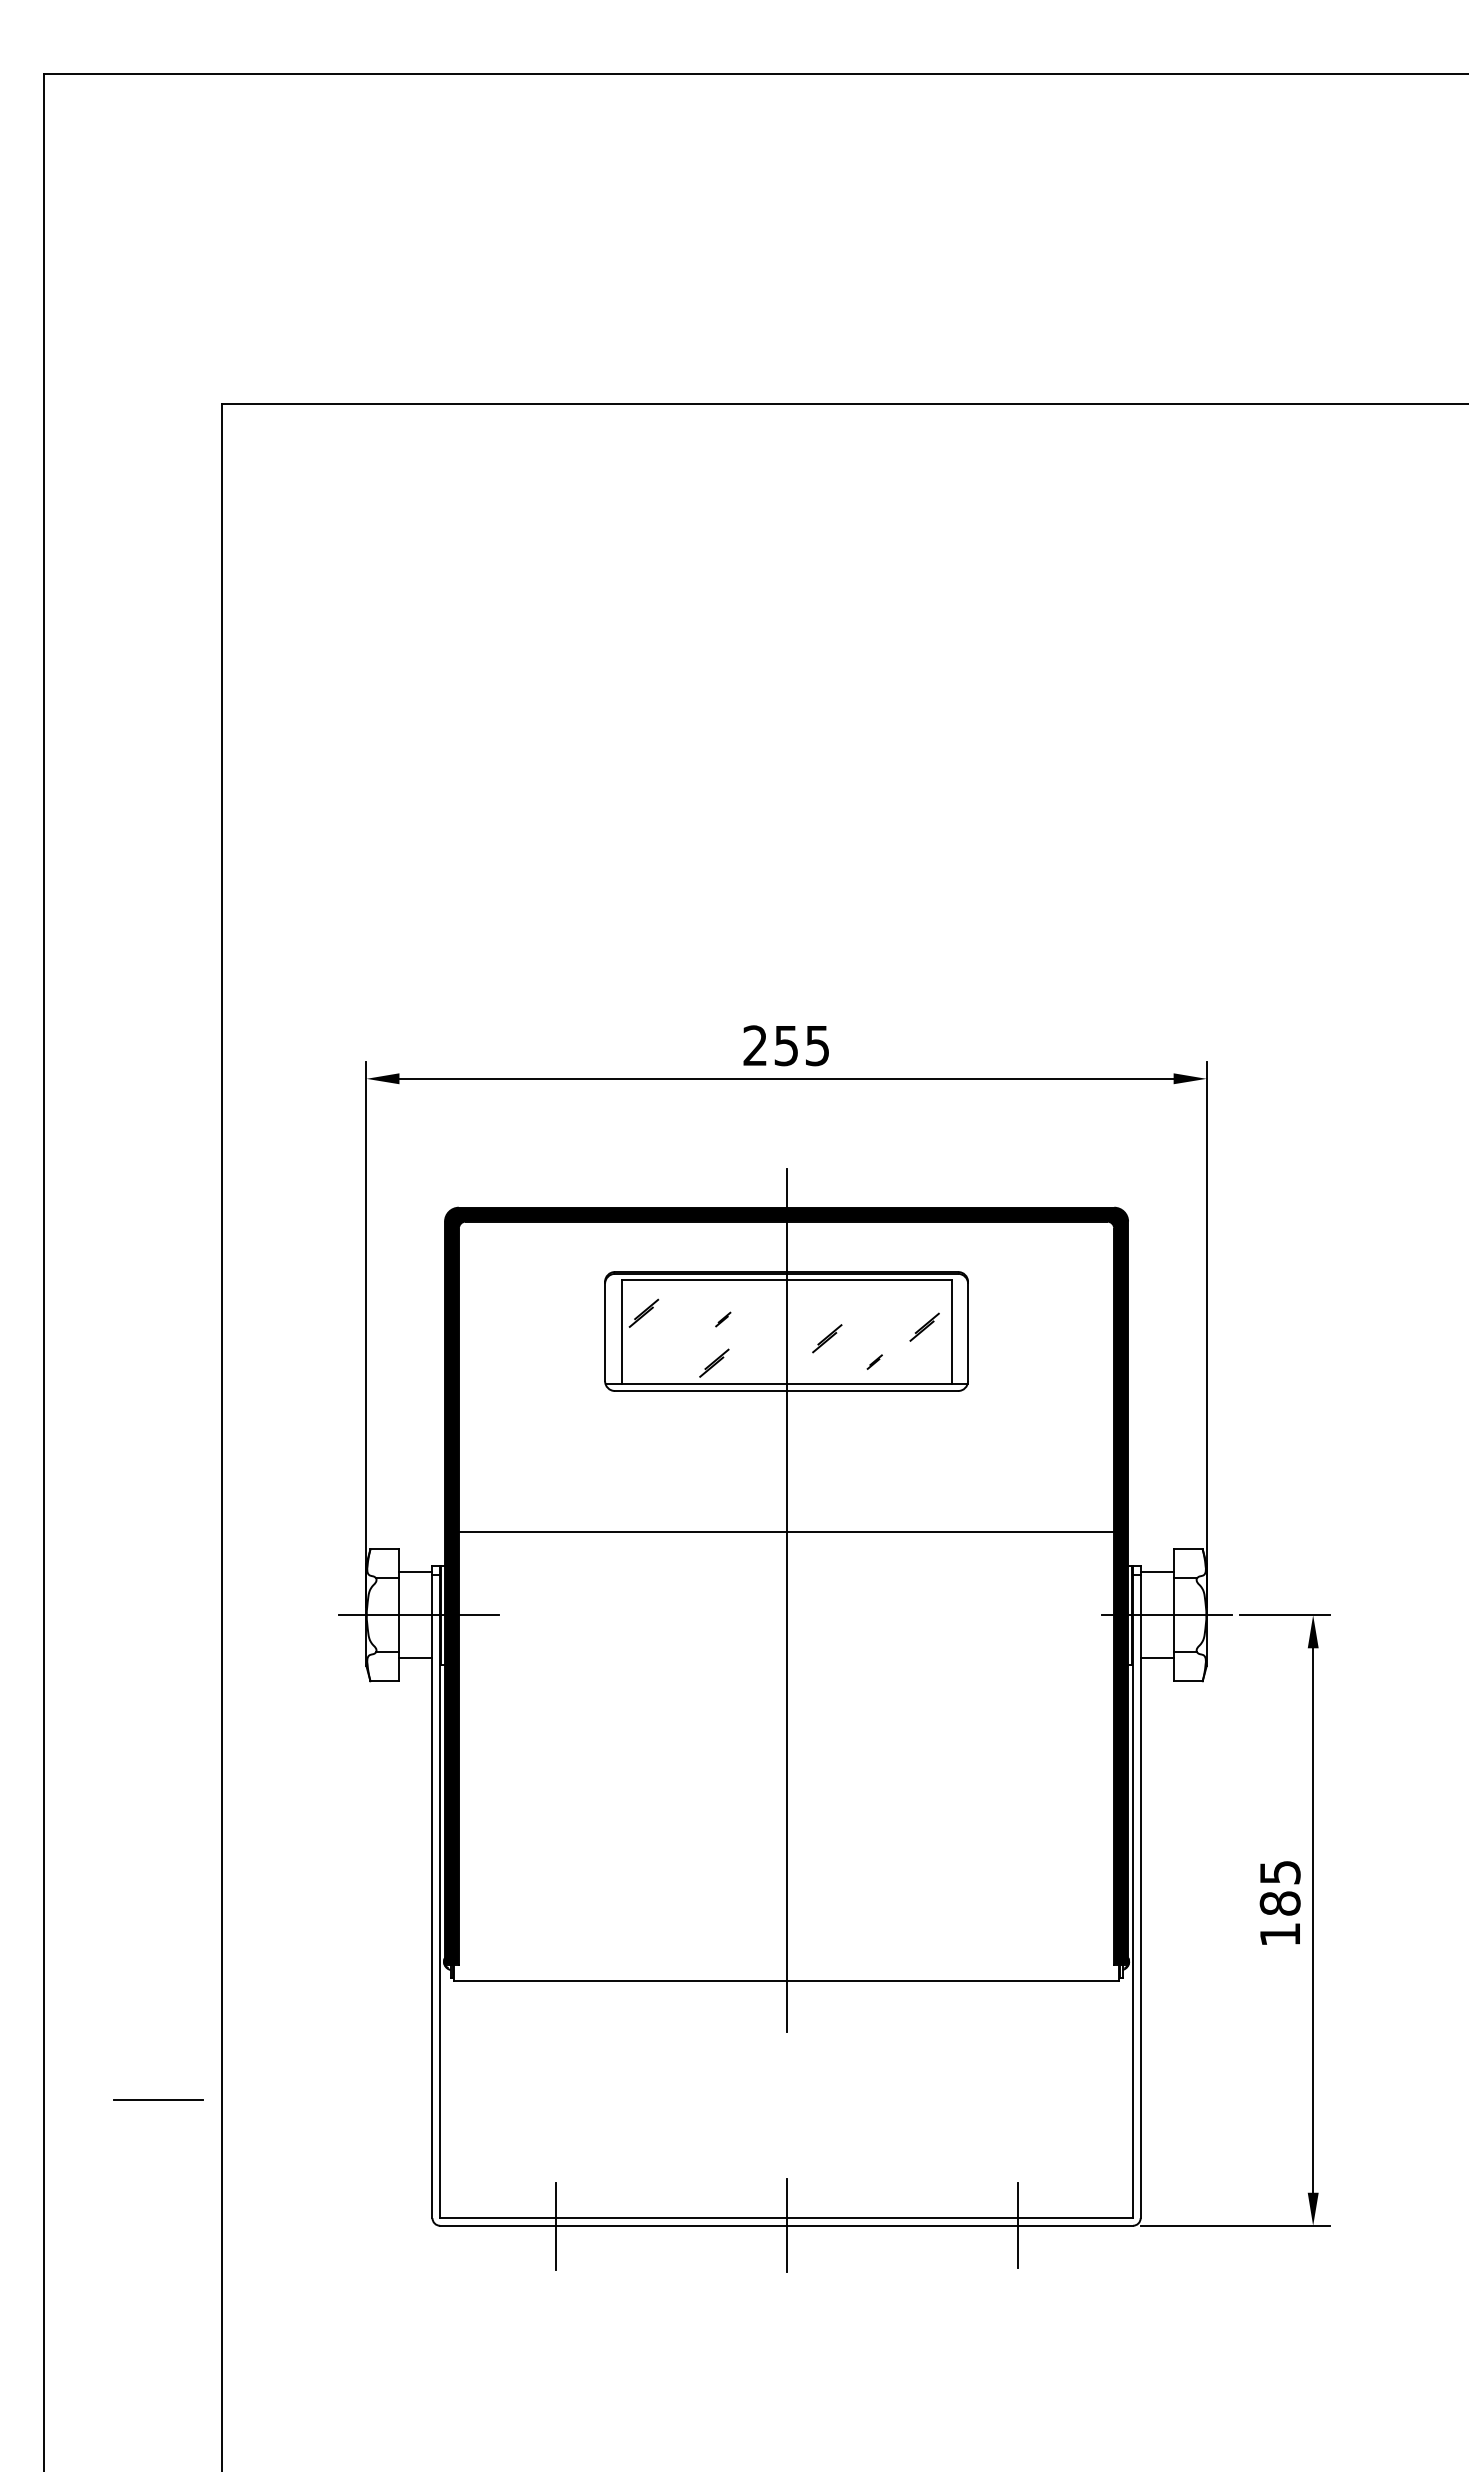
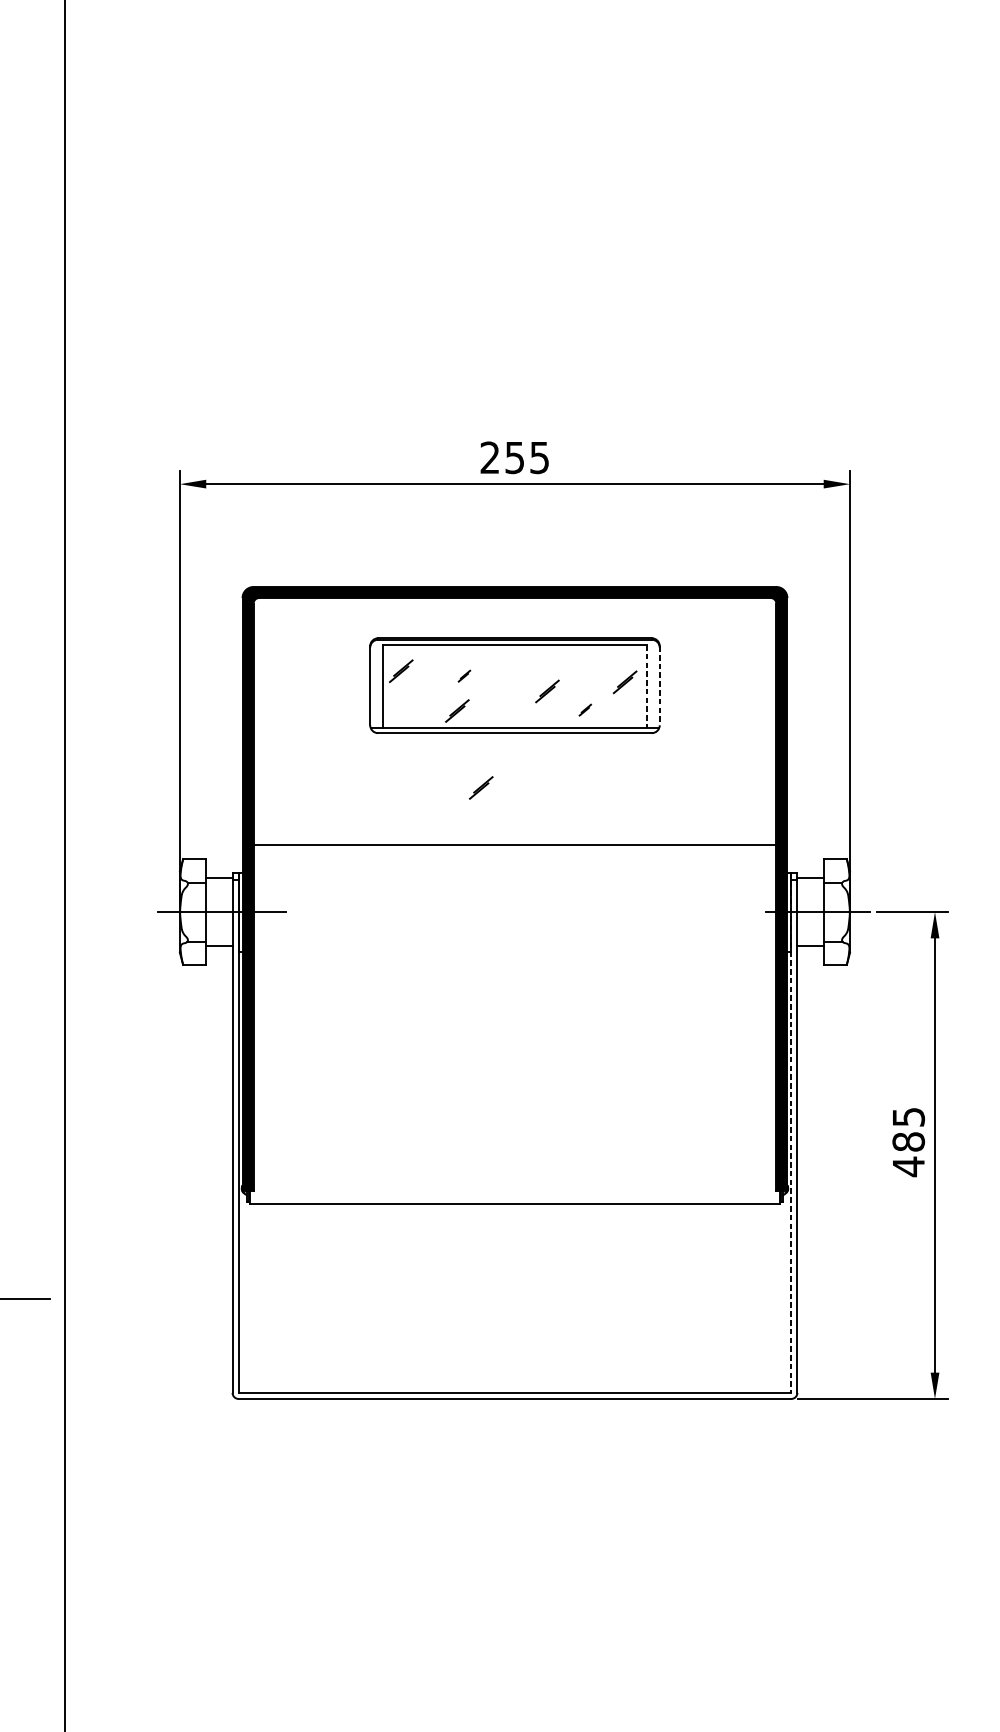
line: (968, 1331) -> (660, 685), solid -> dashed
line: (951, 1332) -> (646, 686), solid -> dashed
part: (744, 1459) -> (481, 787), added
line: (786, 1599) -> (514, 899), removed
line: (1133, 1892) -> (791, 1133), solid -> dashed
text: (1279, 1934) -> (908, 1166), 185 -> 485
line: (786, 2225) -> (514, 1398), removed
line: (1017, 2225) -> (699, 1398), removed
line: (555, 2226) -> (330, 1399), removed

